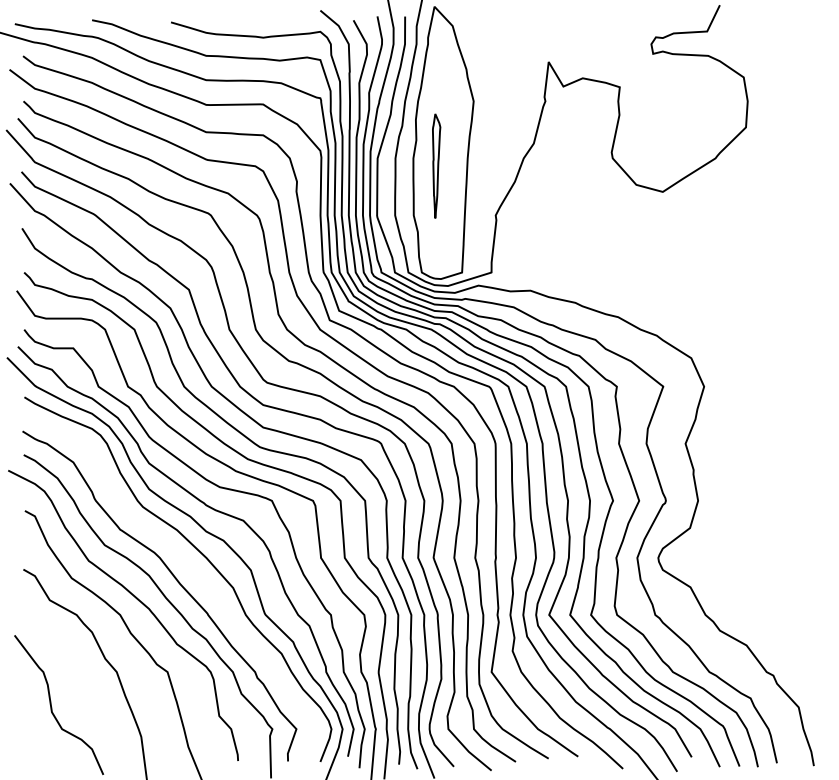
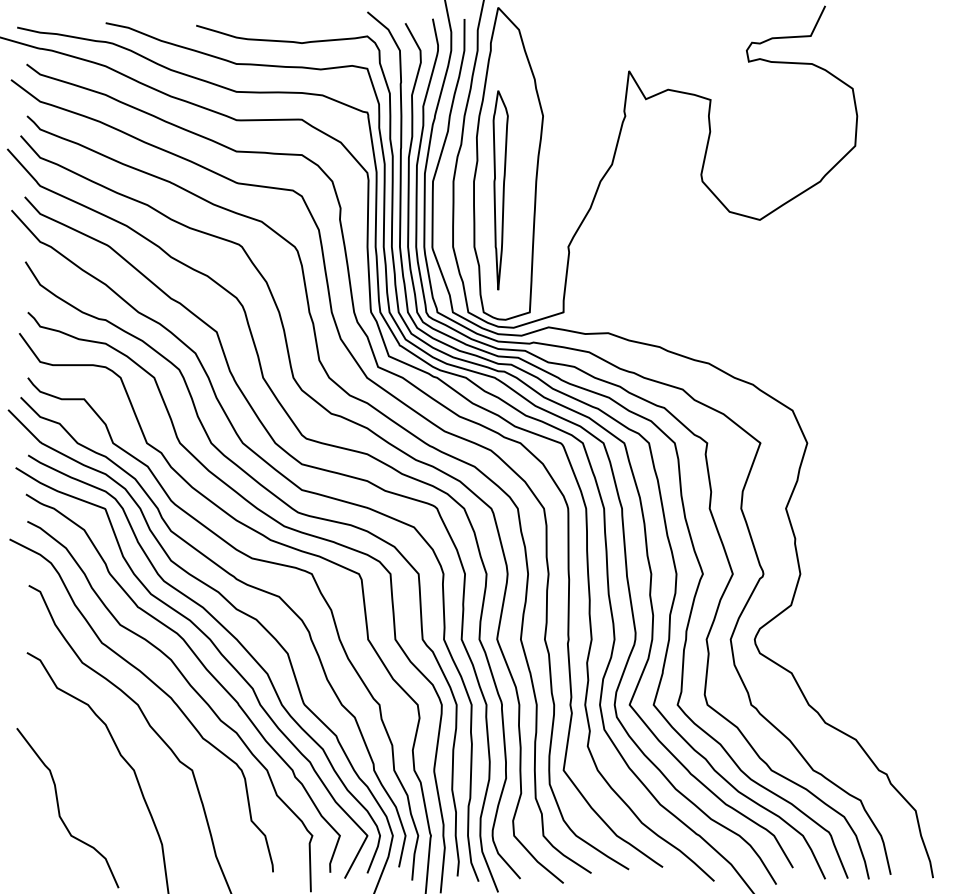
part: (436, 166) -> (500, 190), size x1.67
curve: (190, 569) -> (218, 652), added

